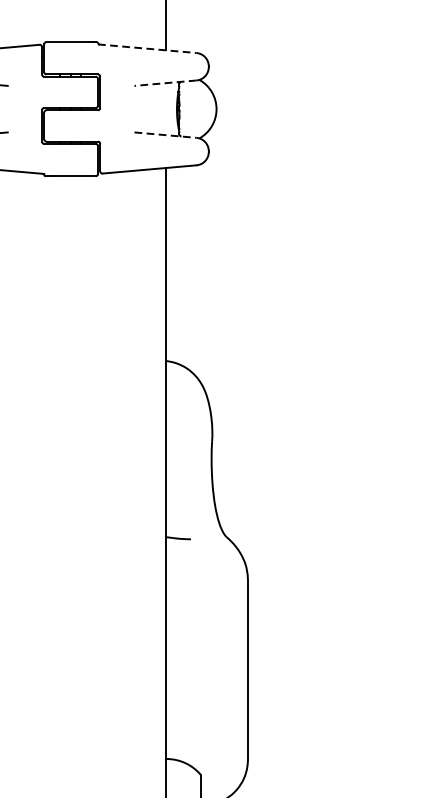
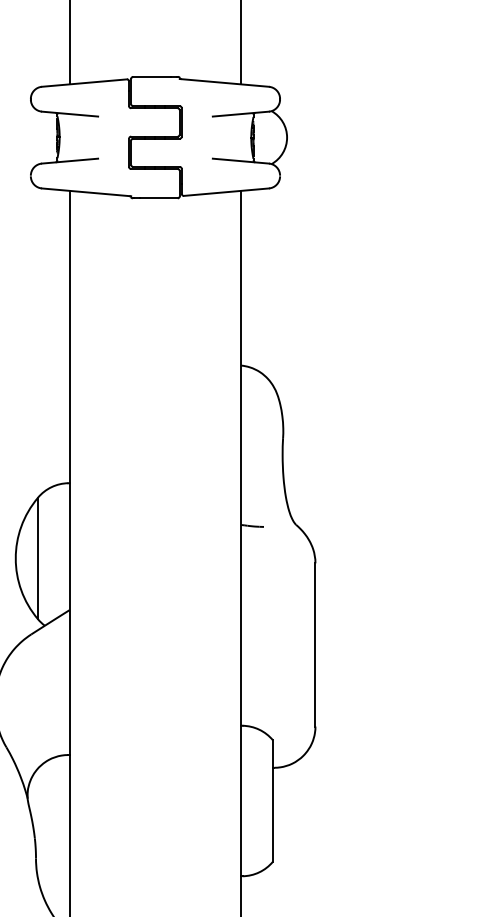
line: (147, 48) -> (224, 82), dashed -> solid
line: (165, 83) -> (240, 114), dashed -> solid
line: (166, 135) -> (241, 161), dashed -> solid

